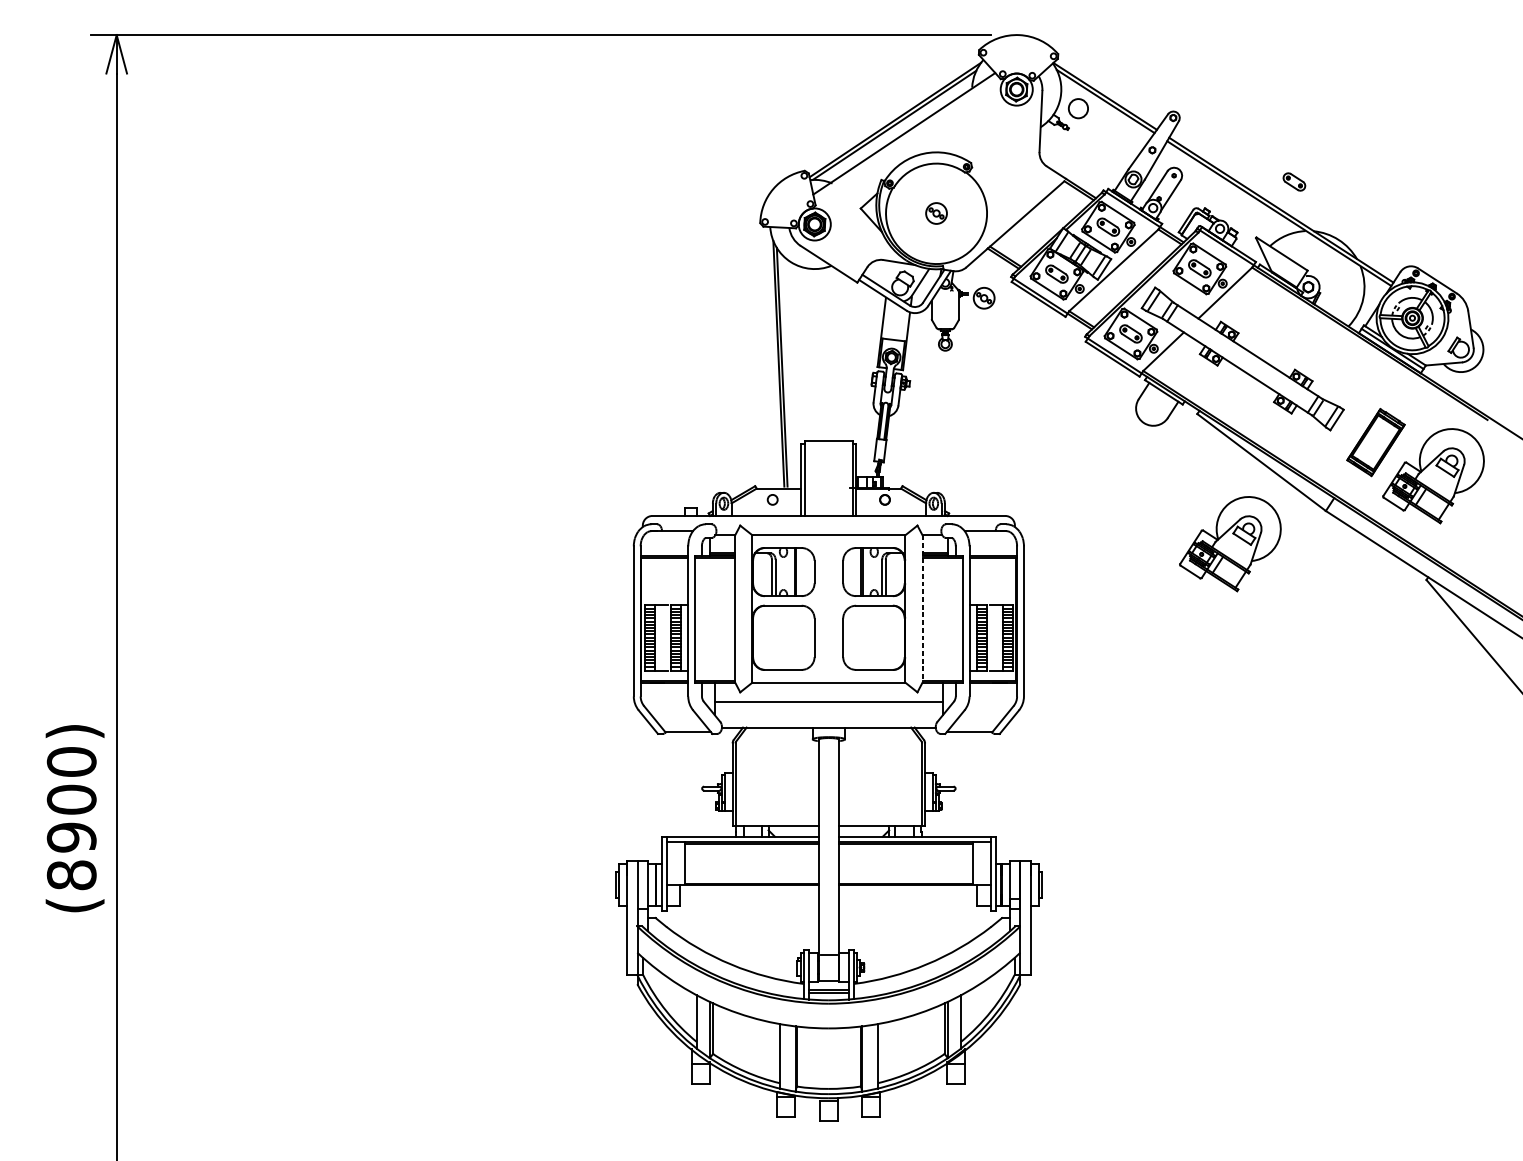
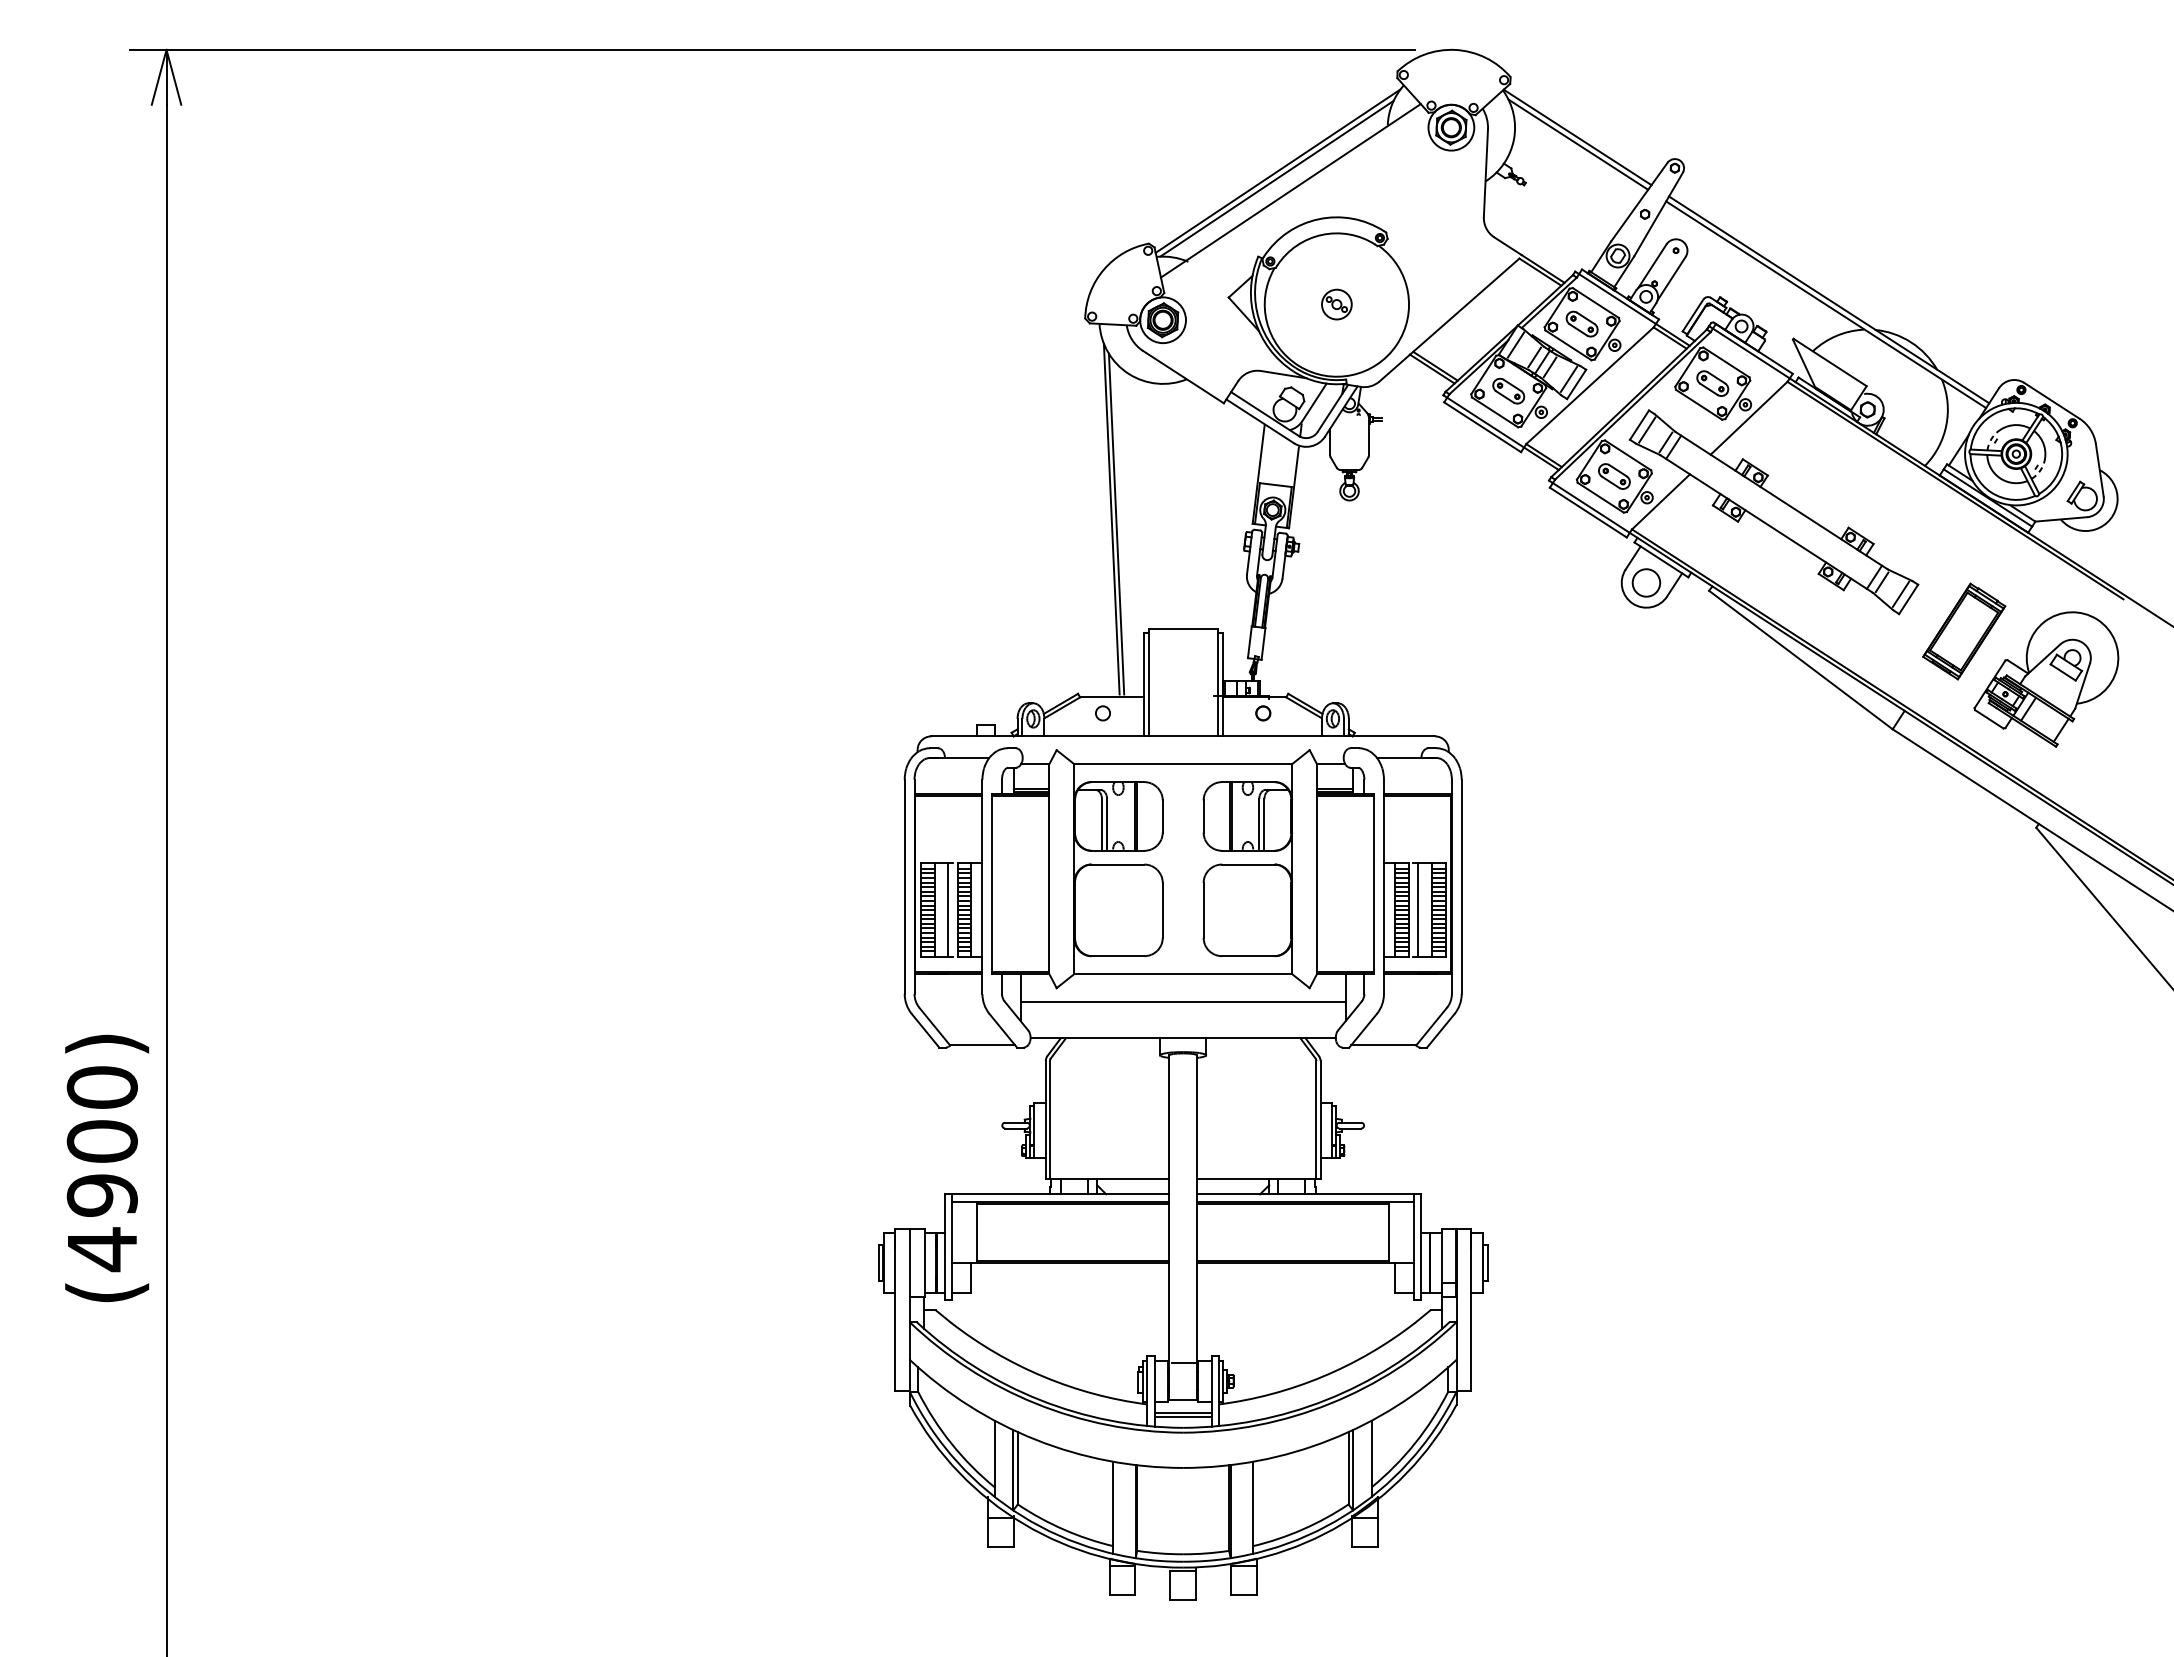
circle: (1078, 108) -> (1646, 582), moved
part: (1294, 181) -> (1847, 259), removed
part: (983, 298) -> (1404, 425), removed
part: (1230, 544) -> (1756, 776), removed
line: (922, 609) -> (1316, 869), dashed -> solid
line: (664, 637) -> (948, 910), added
line: (993, 637) -> (1418, 910), added
text: (71, 875) -> (101, 1249), (8900) -> (4900)

